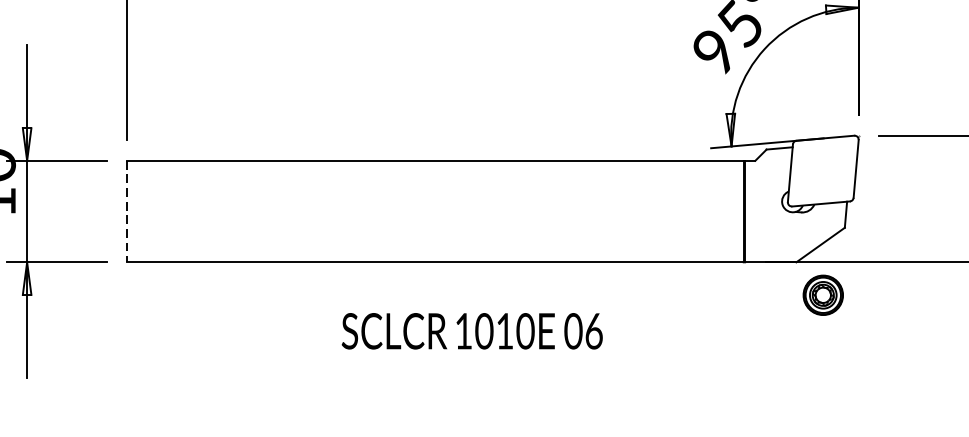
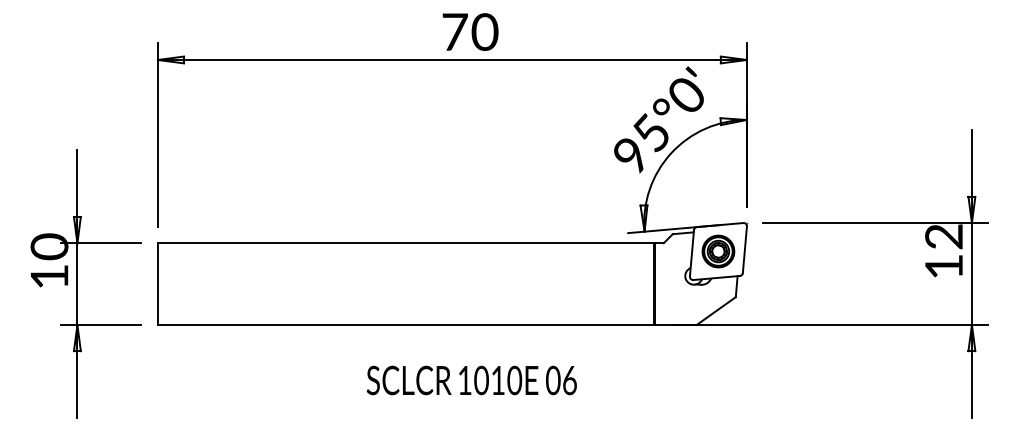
line: (126, 212) -> (157, 284), dashed -> solid
part: (823, 295) -> (718, 251), moved
text: (471, 331) -> (471, 380), moved

